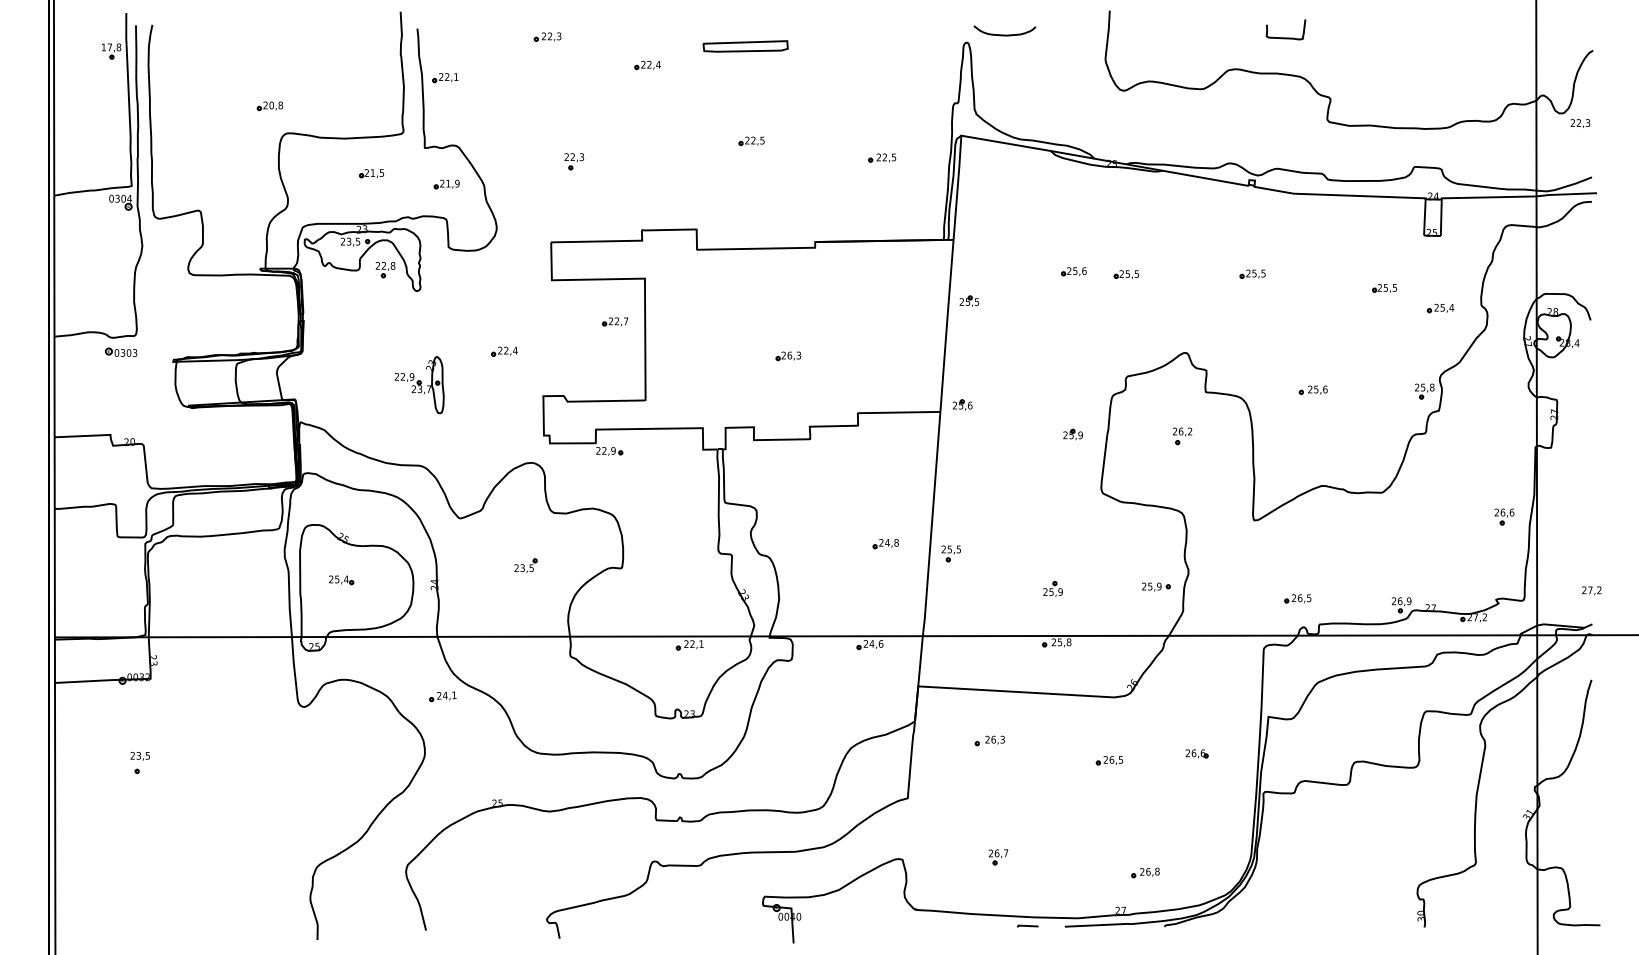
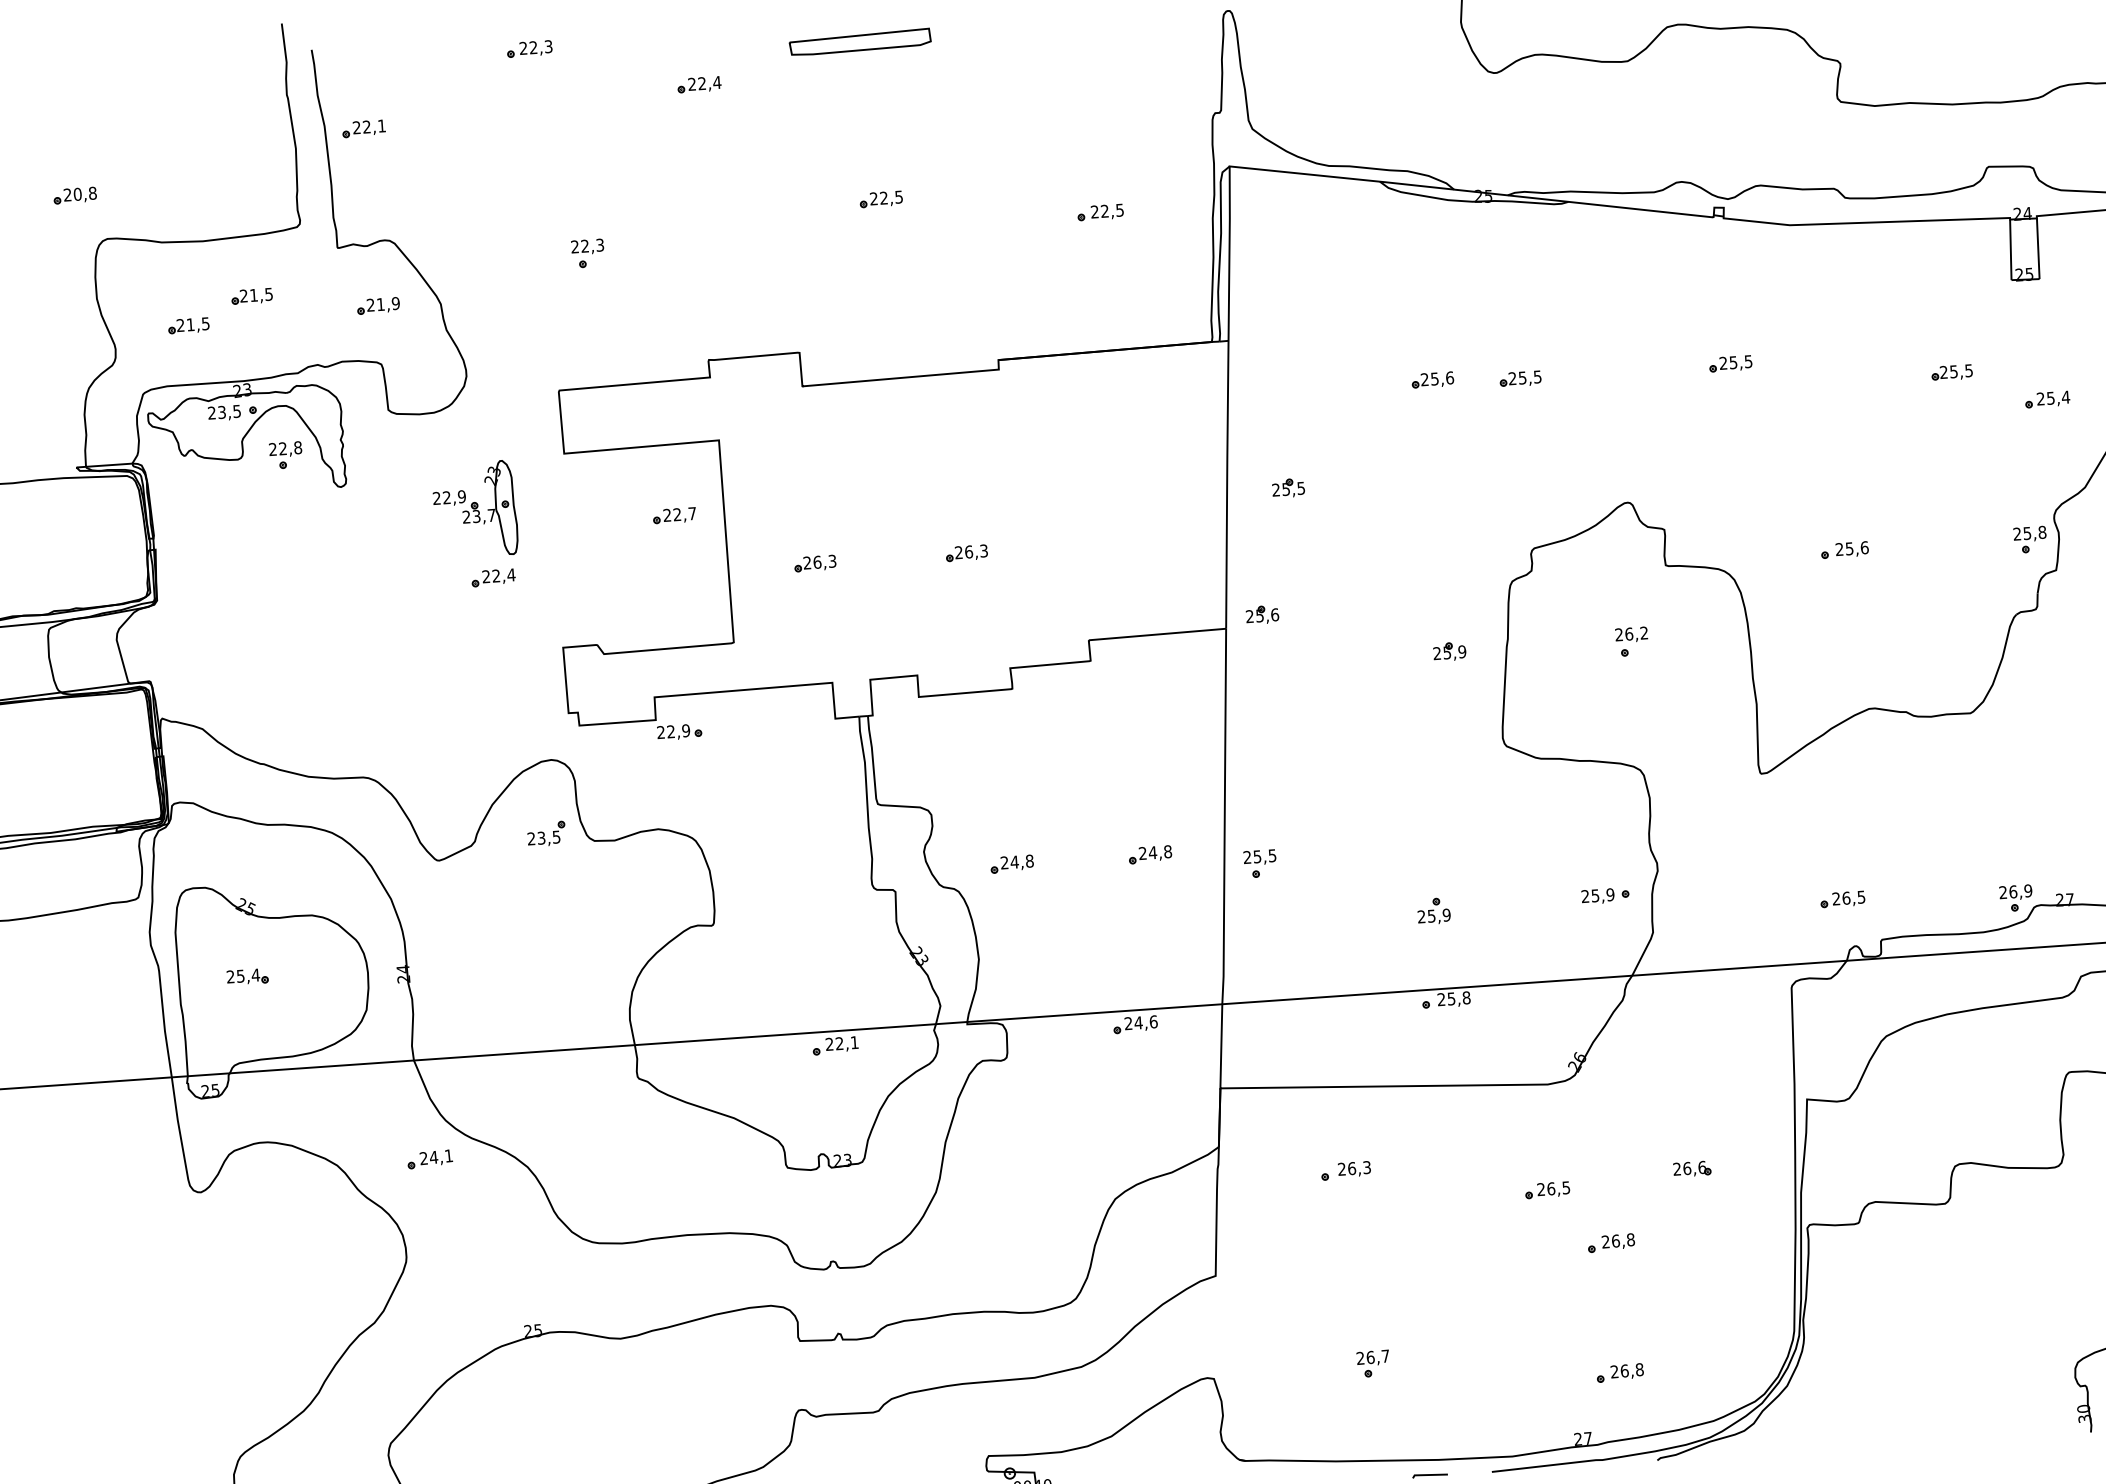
part: (332, 188) -> (188, 325), added
part: (969, 300) -> (1288, 486), moved
part: (696, 356) -> (813, 564), added
part: (419, 385) -> (475, 510), moved
part: (802, 544) -> (1011, 865), added
part: (525, 565) -> (545, 833), moved
part: (1145, 794) -> (1611, 1242), added

